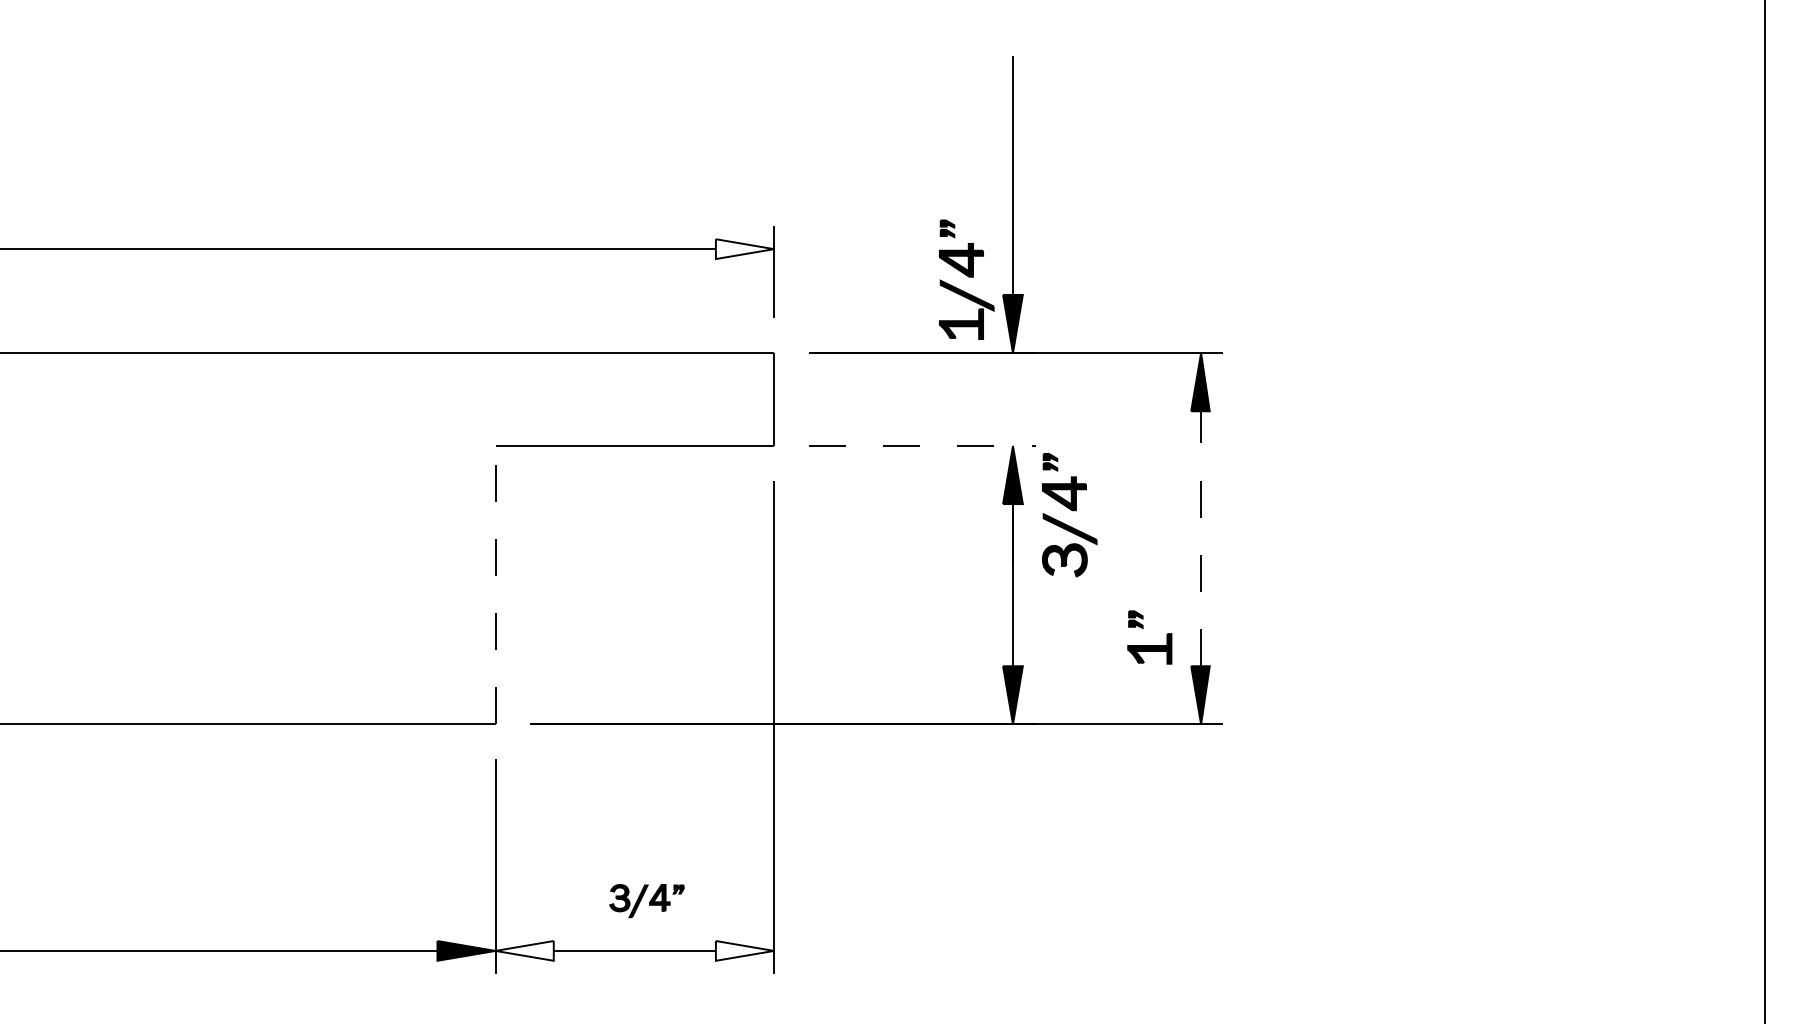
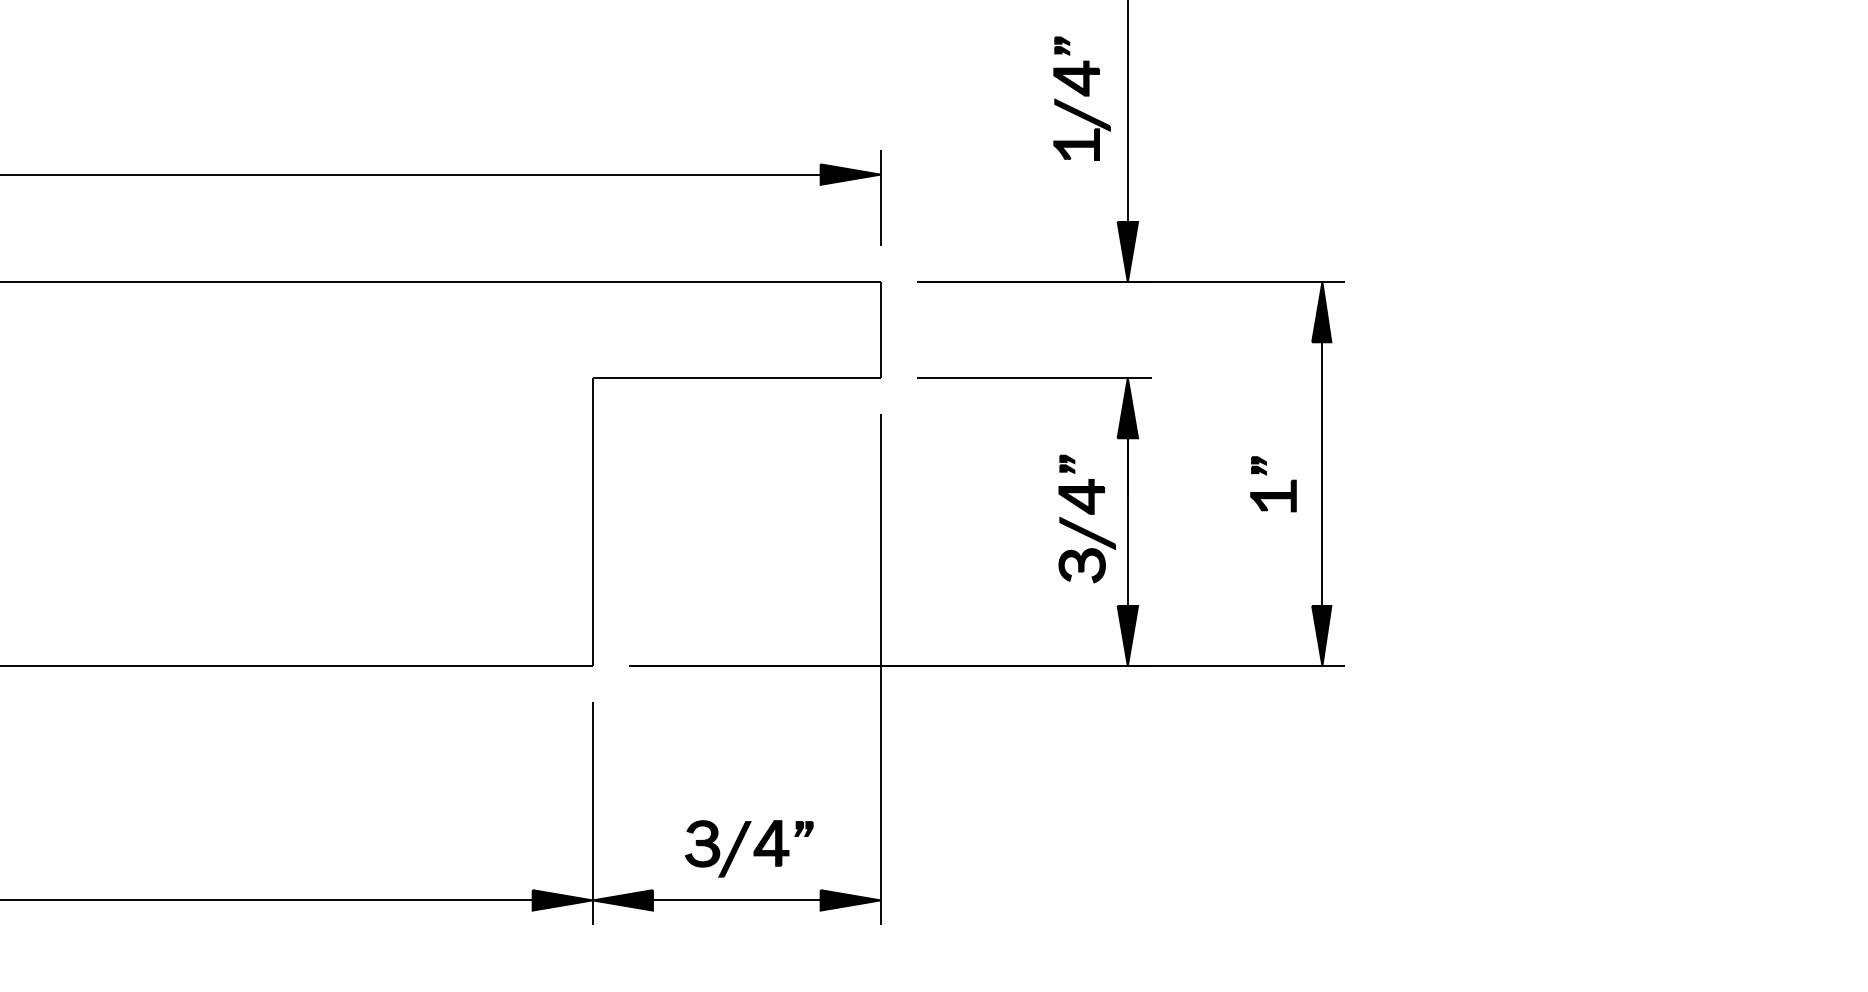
fill: (744, 249) -> (850, 174), added
part: (966, 279) -> (1081, 98), moved
line: (922, 445) -> (1034, 377), dashed -> solid
part: (1069, 515) -> (1087, 519), moved
line: (1201, 538) -> (1322, 473), dashed -> solid
line: (495, 584) -> (592, 521), dashed -> solid
part: (1149, 645) -> (1273, 492), moved
part: (646, 900) -> (748, 848), size x1.67
fill: (524, 950) -> (622, 899), added
fill: (744, 950) -> (850, 899), added

